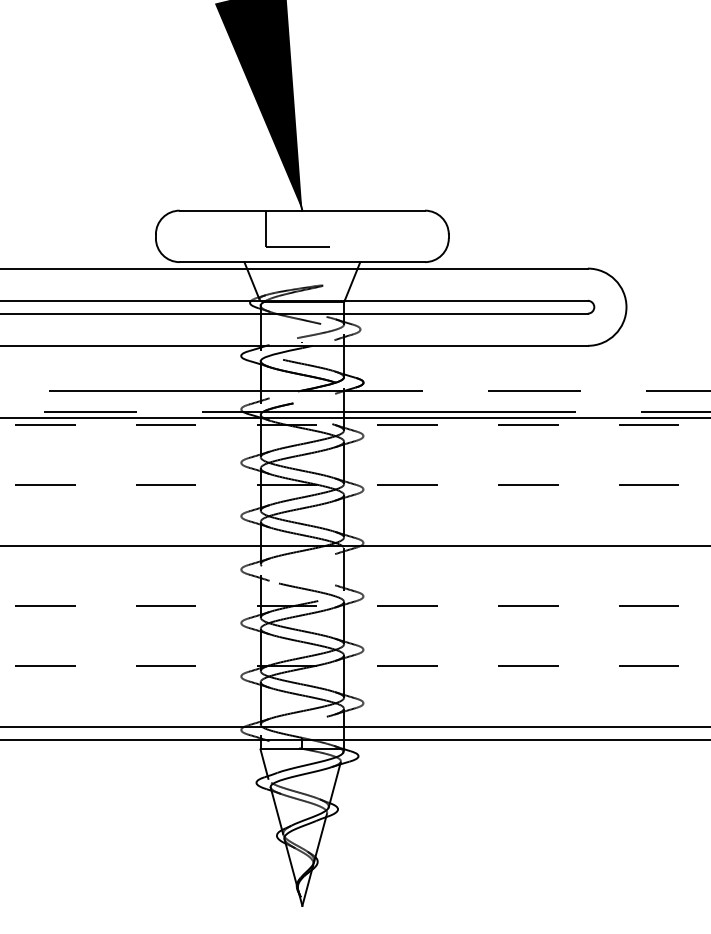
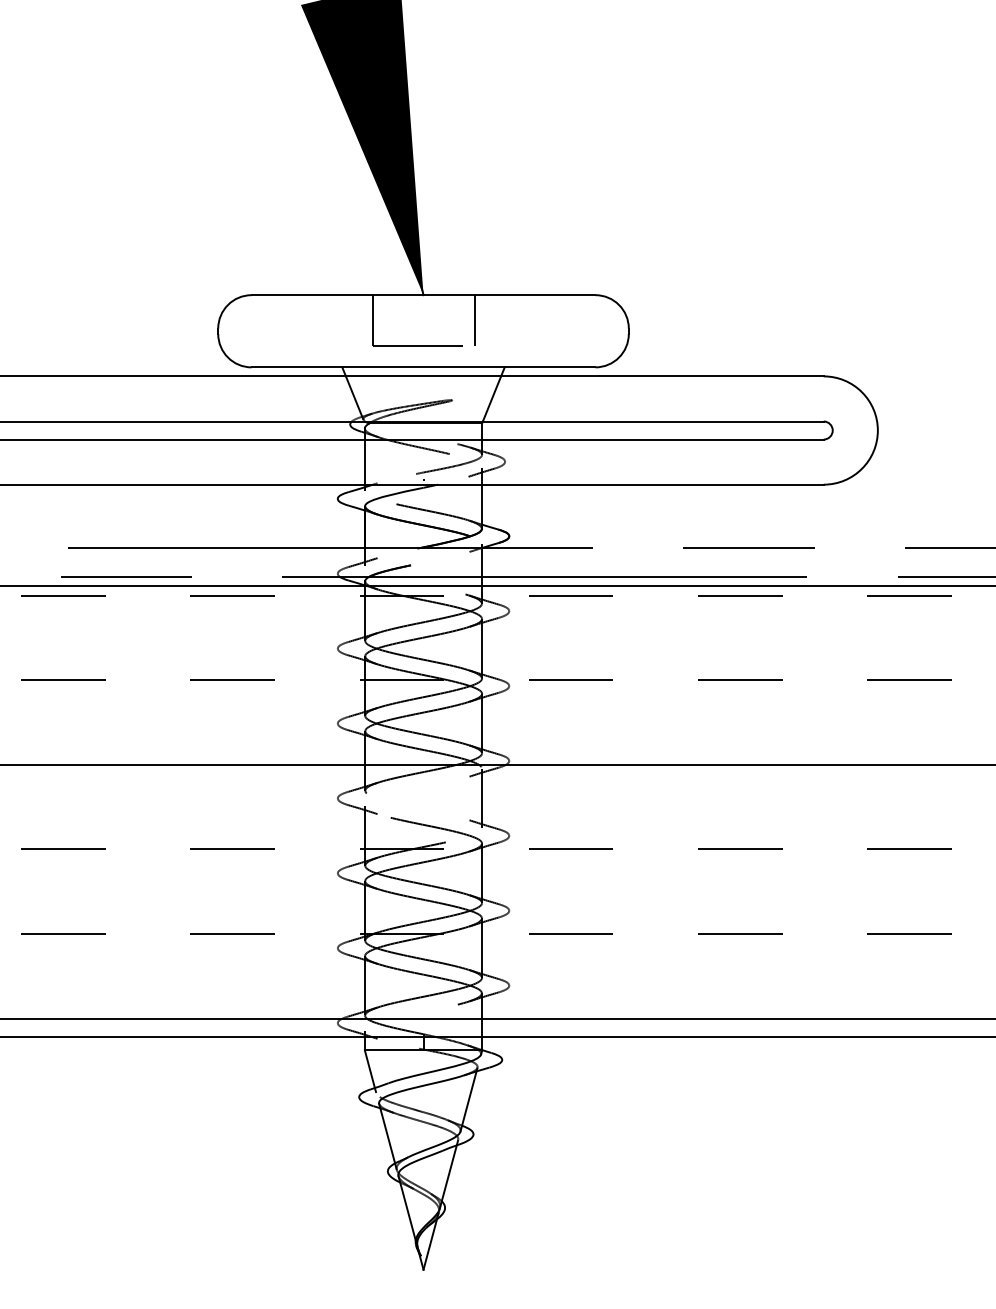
line: (338, 228) -> (474, 320), added

